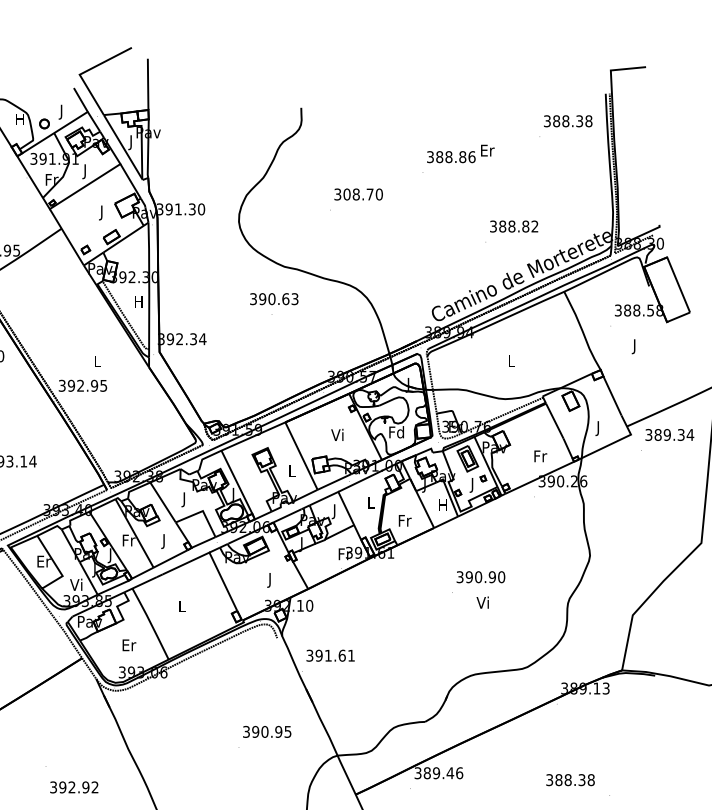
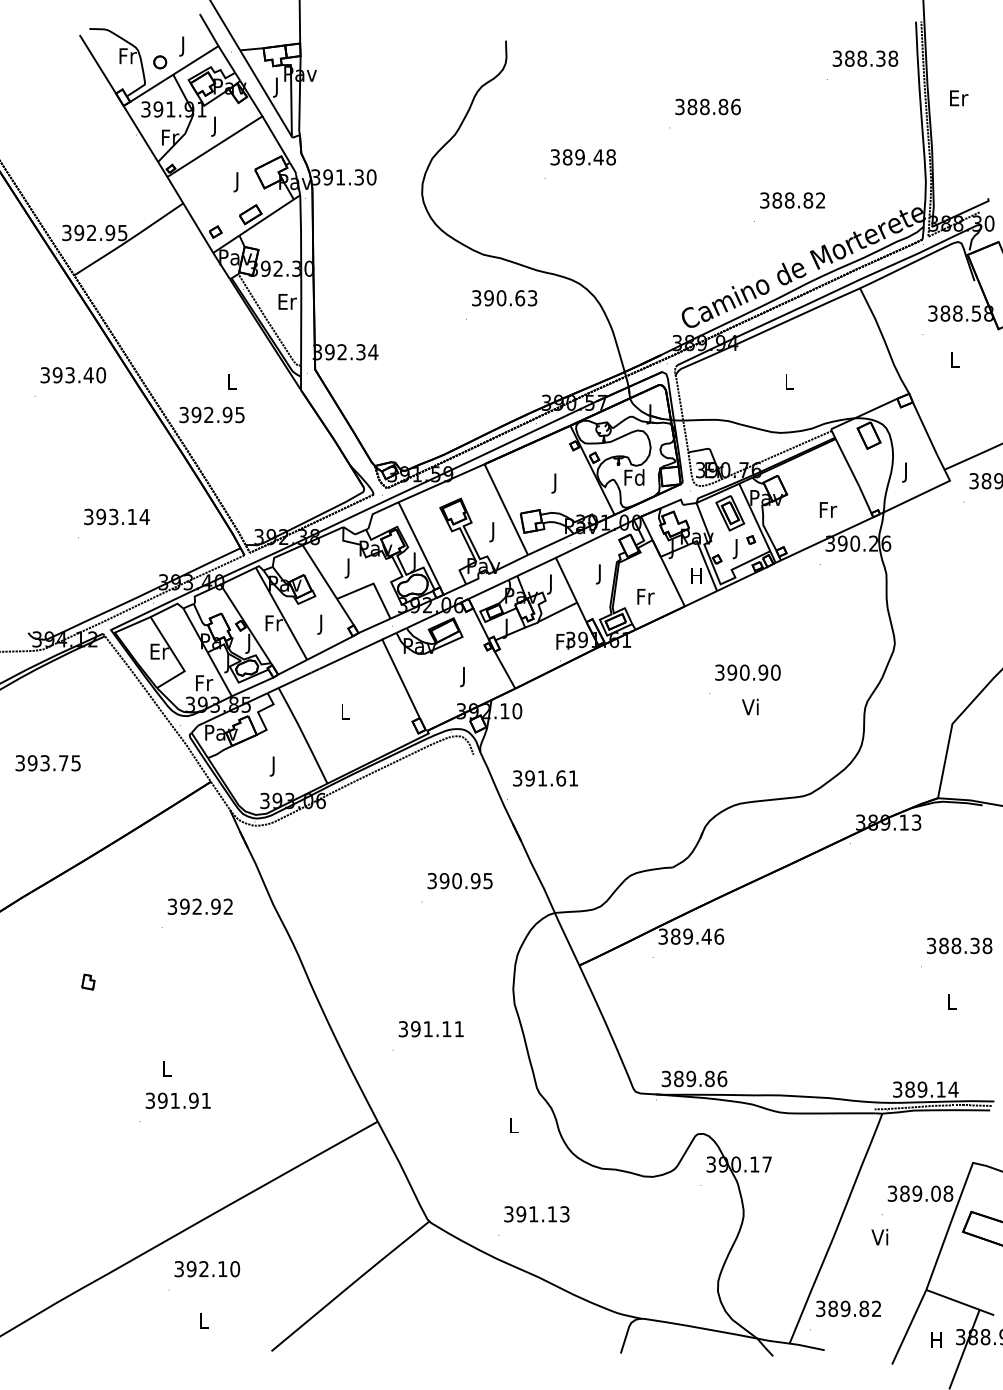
text: (20, 119) -> (127, 56), H -> Fr
text: (488, 150) -> (959, 98), moved
text: (363, 194) -> (589, 157), 308.70 -> 389.48
text: (274, 299) -> (504, 298), moved
text: (139, 301) -> (287, 301), H -> Er
text: (635, 346) -> (955, 362), J -> L
text: (337, 435) -> (554, 482), Vi -> J
text: (292, 473) -> (493, 532), L -> J
text: (371, 504) -> (600, 574), L -> J
text: (76, 584) -> (203, 682), Vi -> Fr
text: (129, 646) -> (274, 766), Er -> J
text: (570, 779) -> (959, 945), moved
text: (73, 787) -> (199, 906), moved

